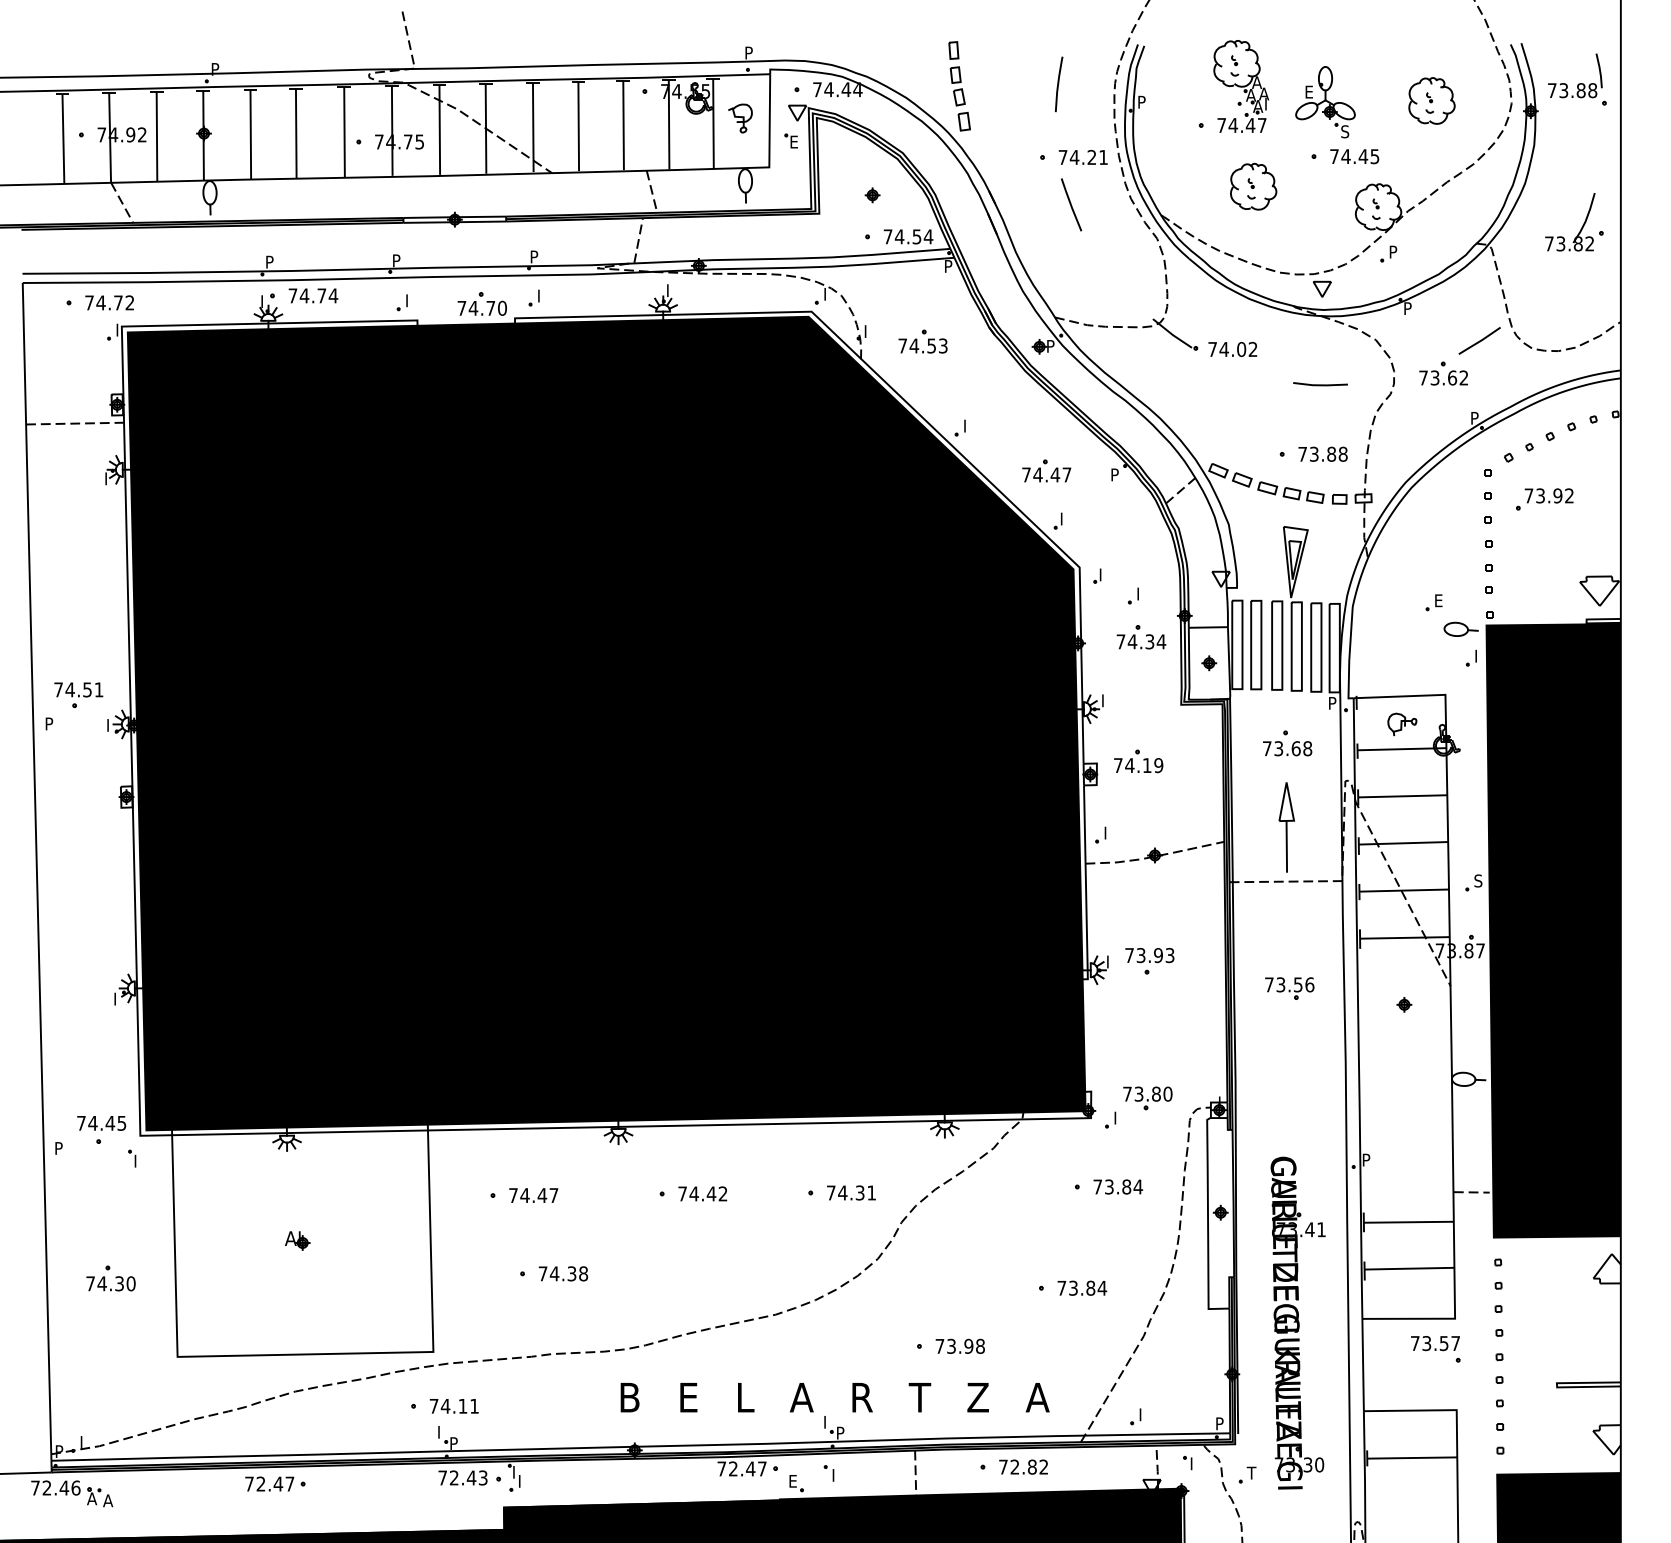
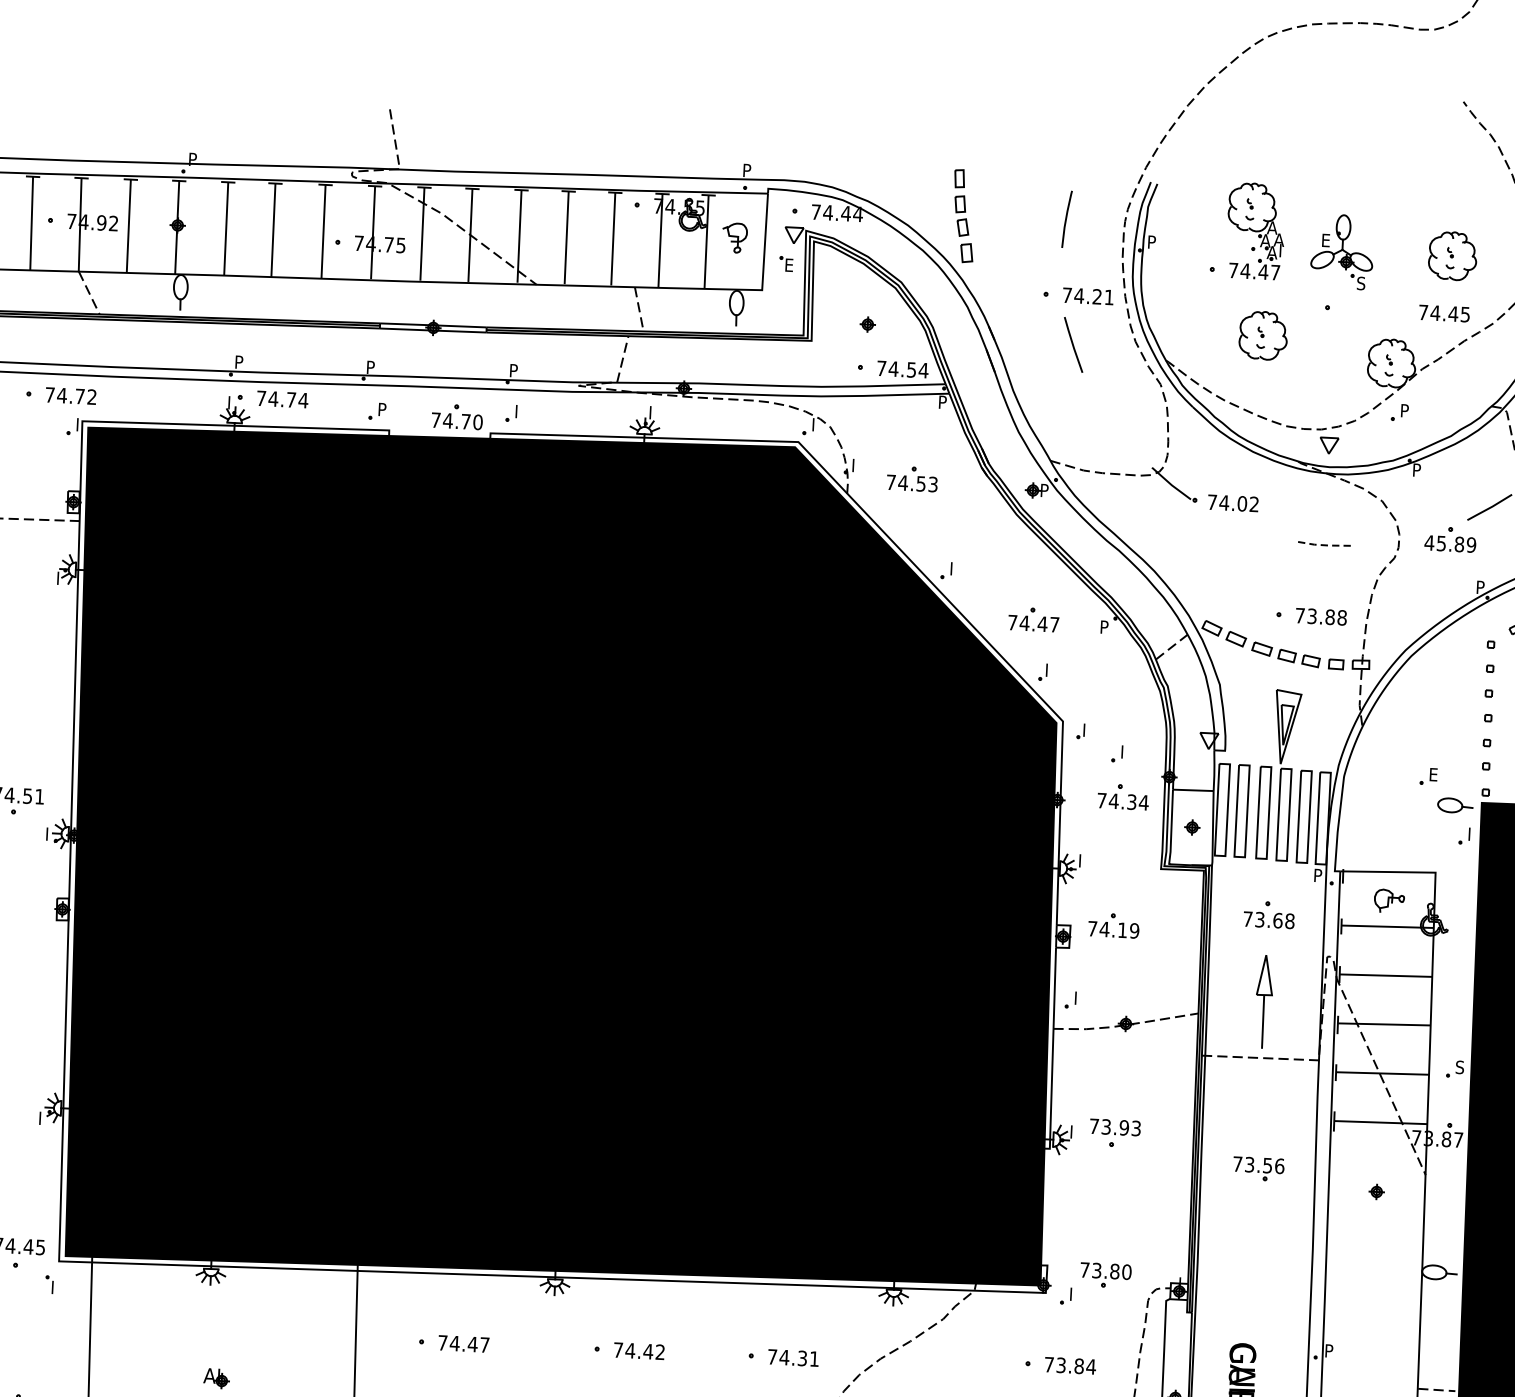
text: (1354, 156) -> (1444, 313), moved
text: (410, 297) -> (383, 406), I -> P
text: (1443, 377) -> (1450, 543), 73.62 -> 45.89
line: (1320, 385) -> (1322, 545), solid -> dashed

